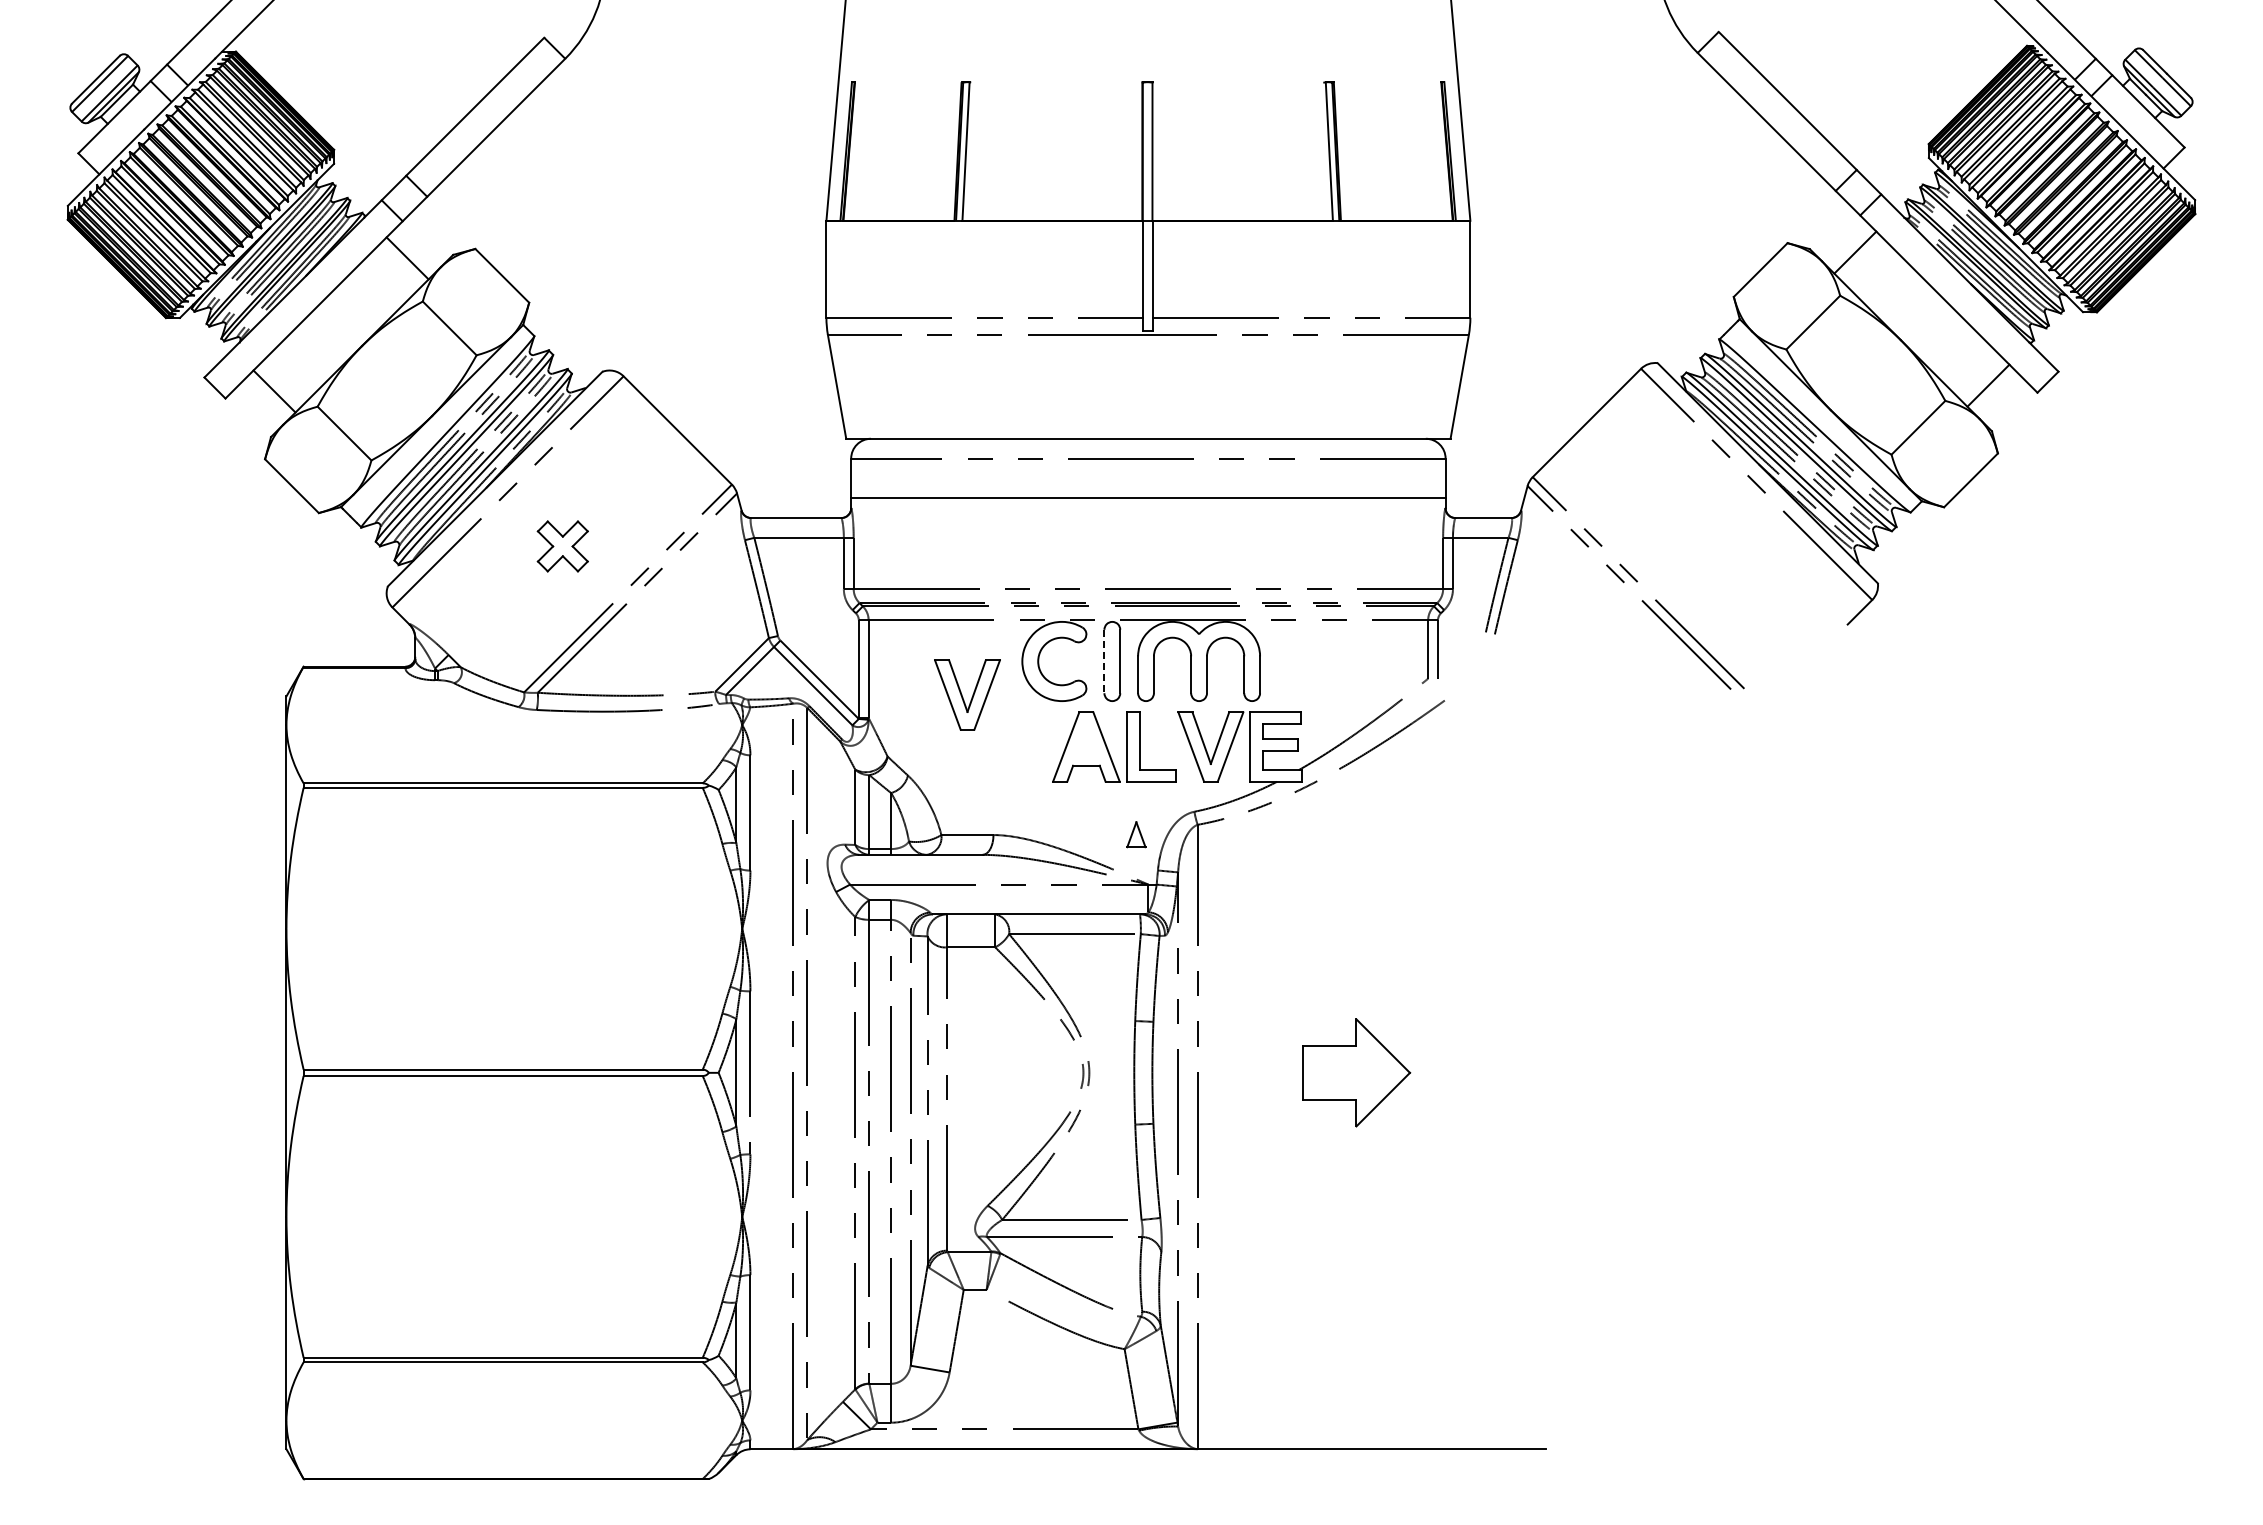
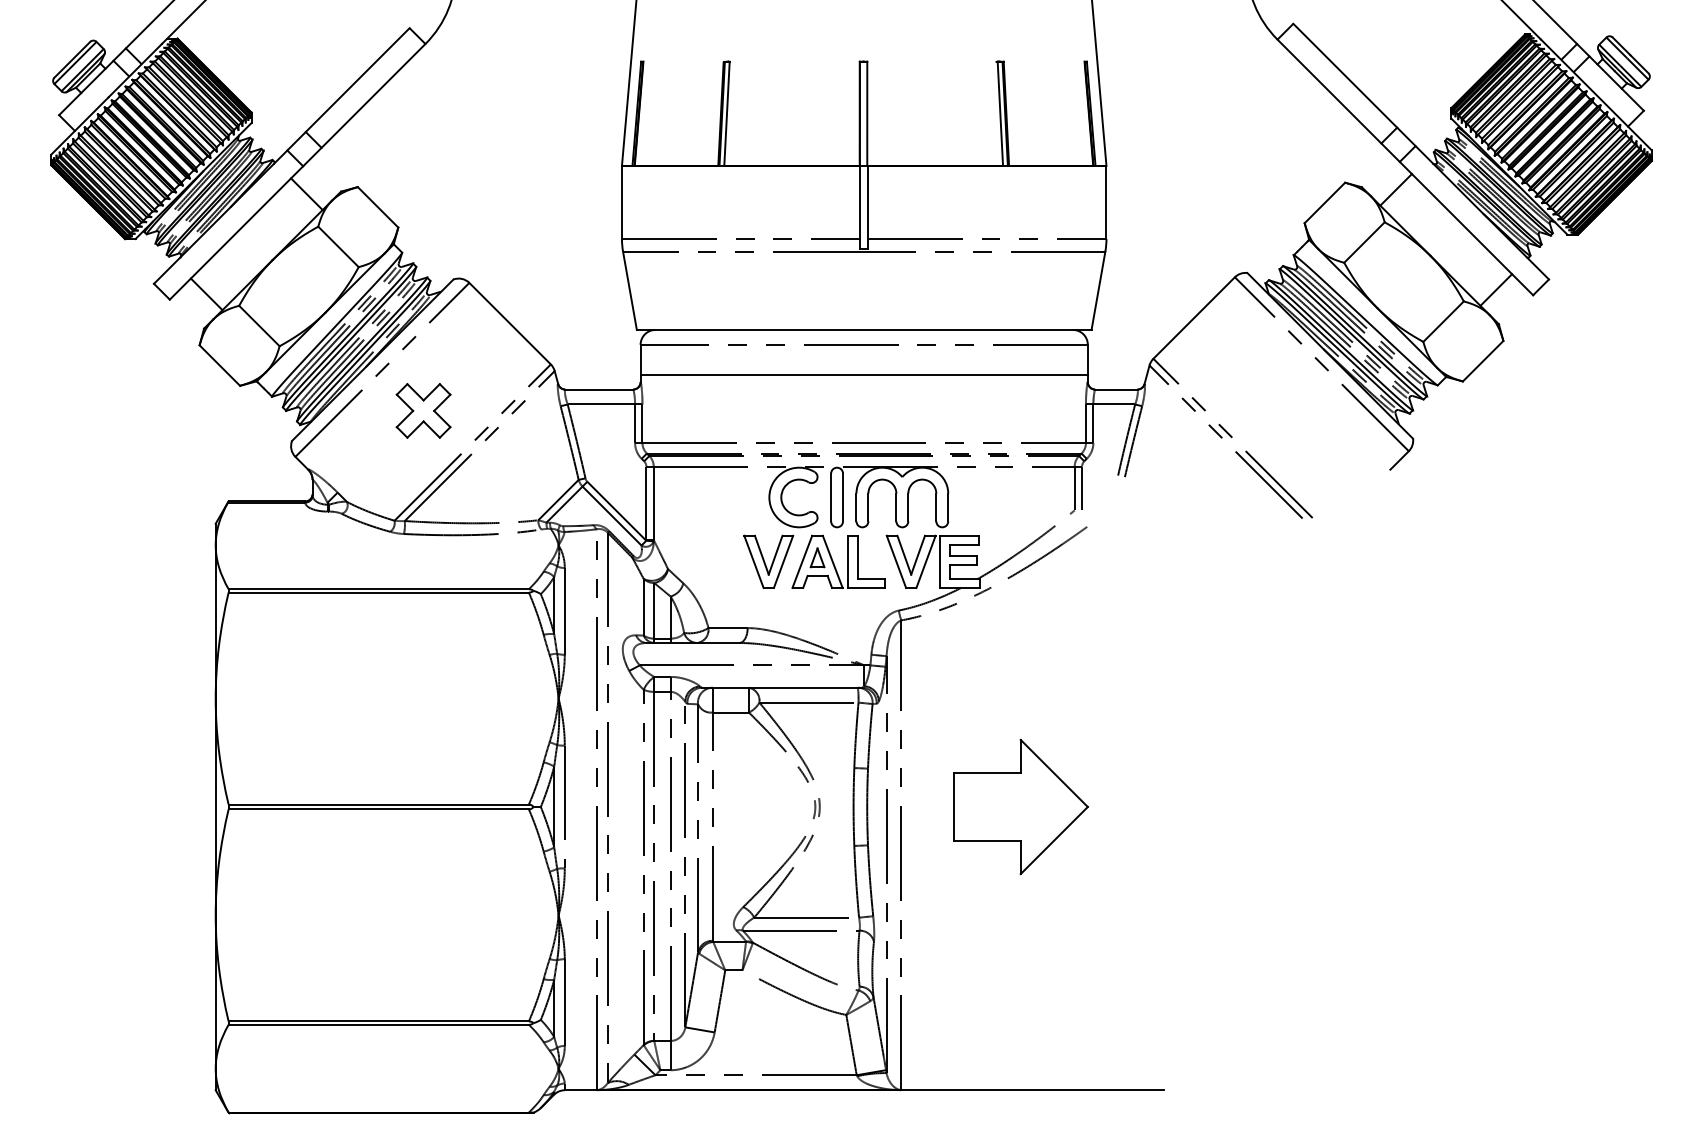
part: (562, 546) -> (423, 410), size x1.43
line: (1104, 661) -> (831, 497), dashed -> solid
part: (967, 694) -> (768, 561), moved
part: (1136, 834) -> (817, 557), moved
part: (1356, 1072) -> (1020, 806), size x1.67

